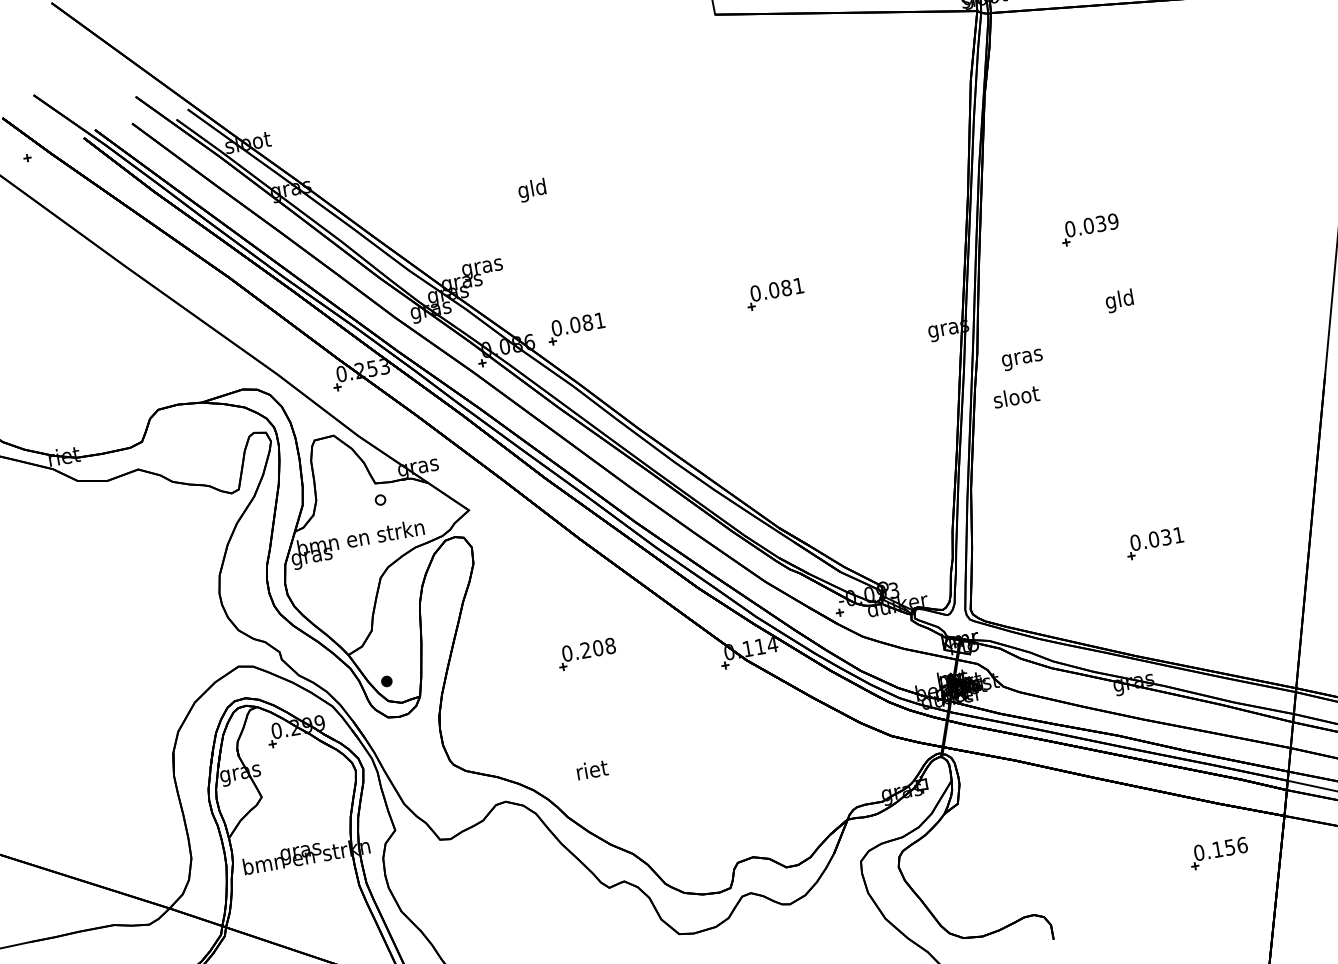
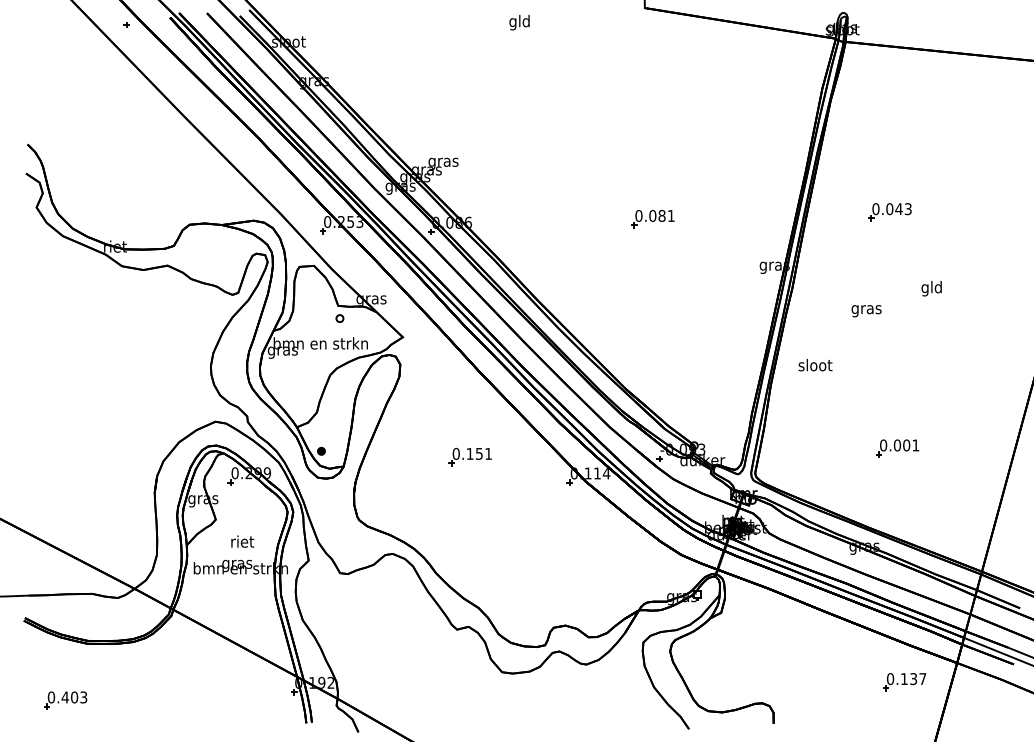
text: (532, 190) -> (519, 22), moved
text: (1107, 223) -> (903, 209), 0.039 -> 0.043
text: (1119, 300) -> (931, 288), moved
part: (575, 329) -> (503, 219), removed
text: (1022, 360) -> (866, 311), moved
text: (1016, 397) -> (815, 365), moved
text: (1166, 537) -> (906, 445), 0.031 -> 0.001
text: (598, 647) -> (479, 453), 0.208 -> 0.151
text: (592, 769) -> (242, 541), moved
text: (1236, 846) -> (918, 679), 0.156 -> 0.137

